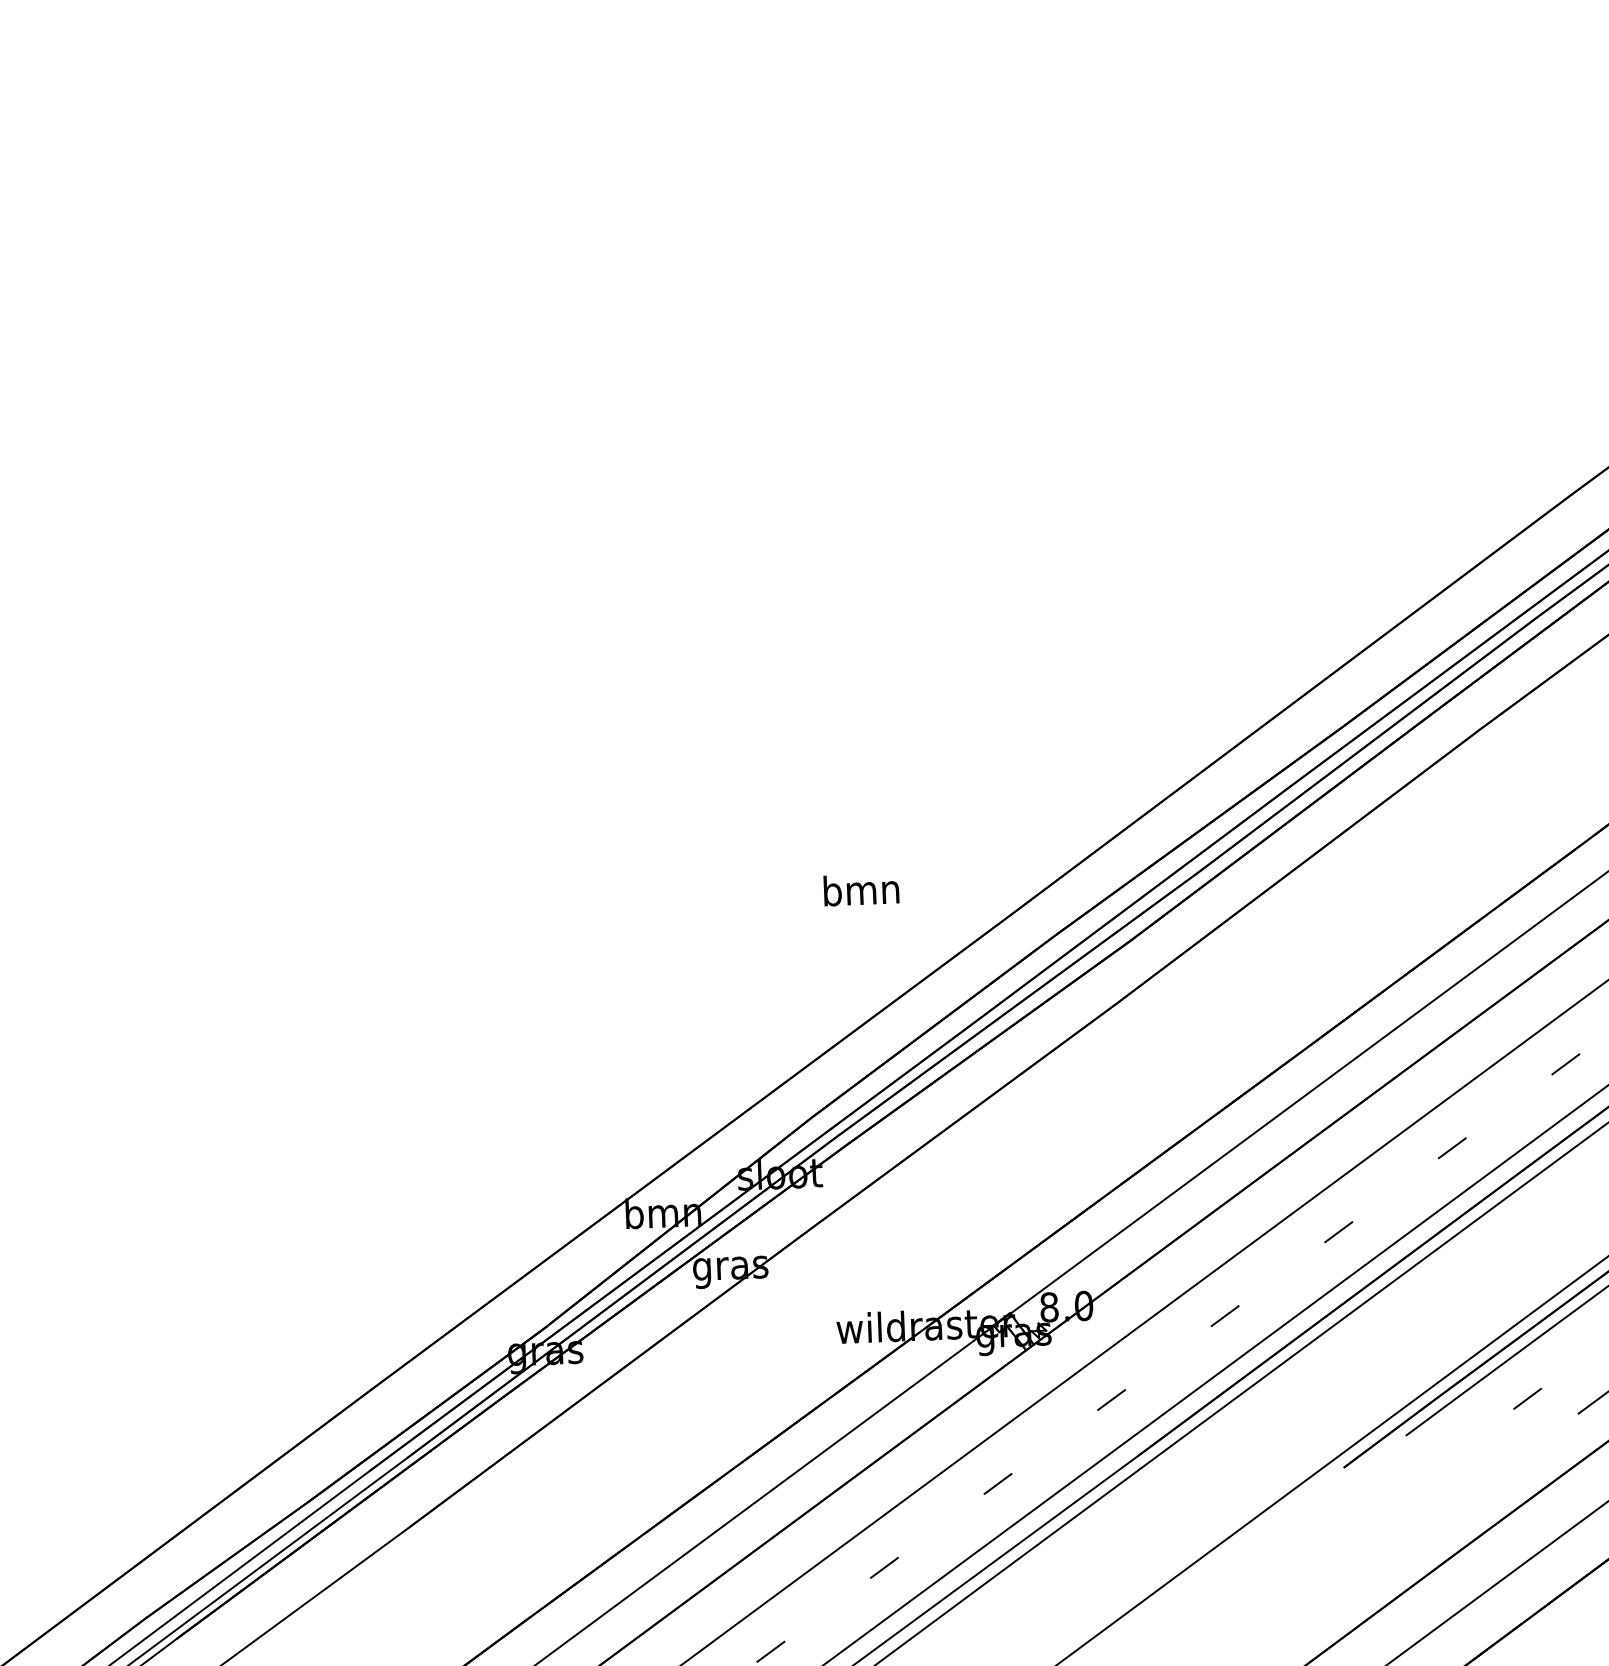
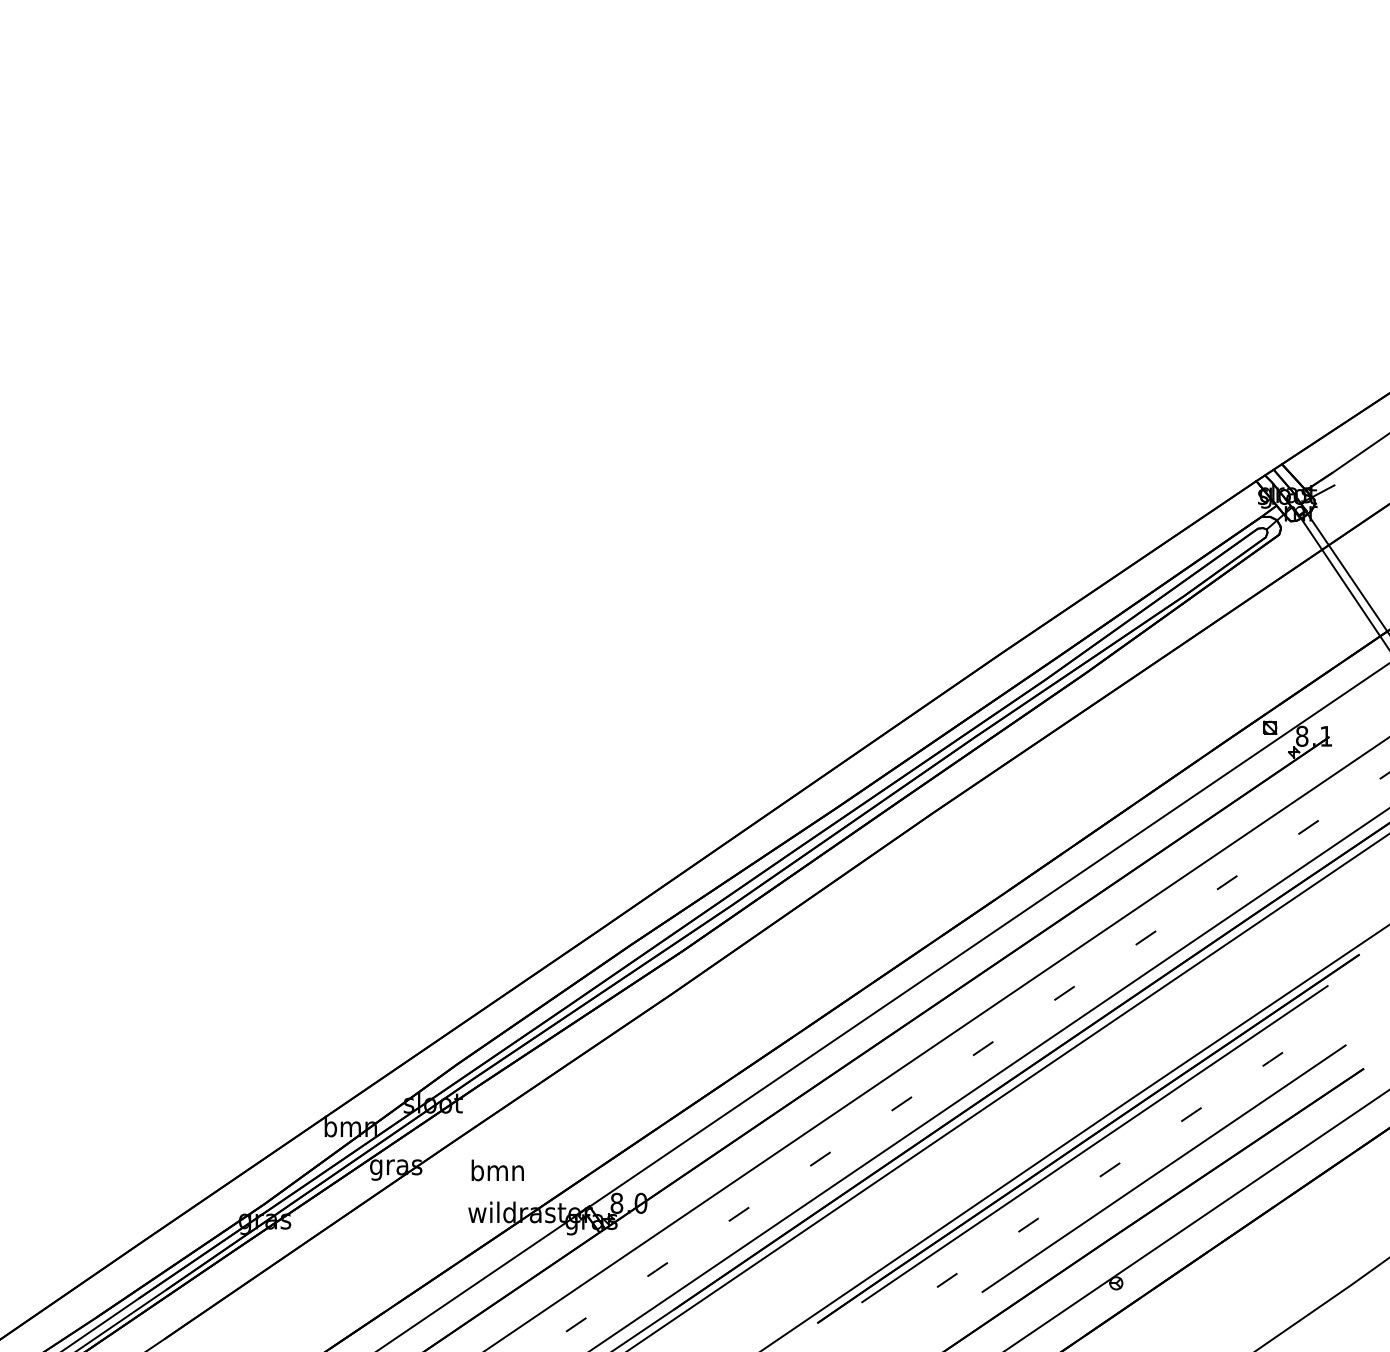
text: (861, 889) -> (497, 1170), moved

